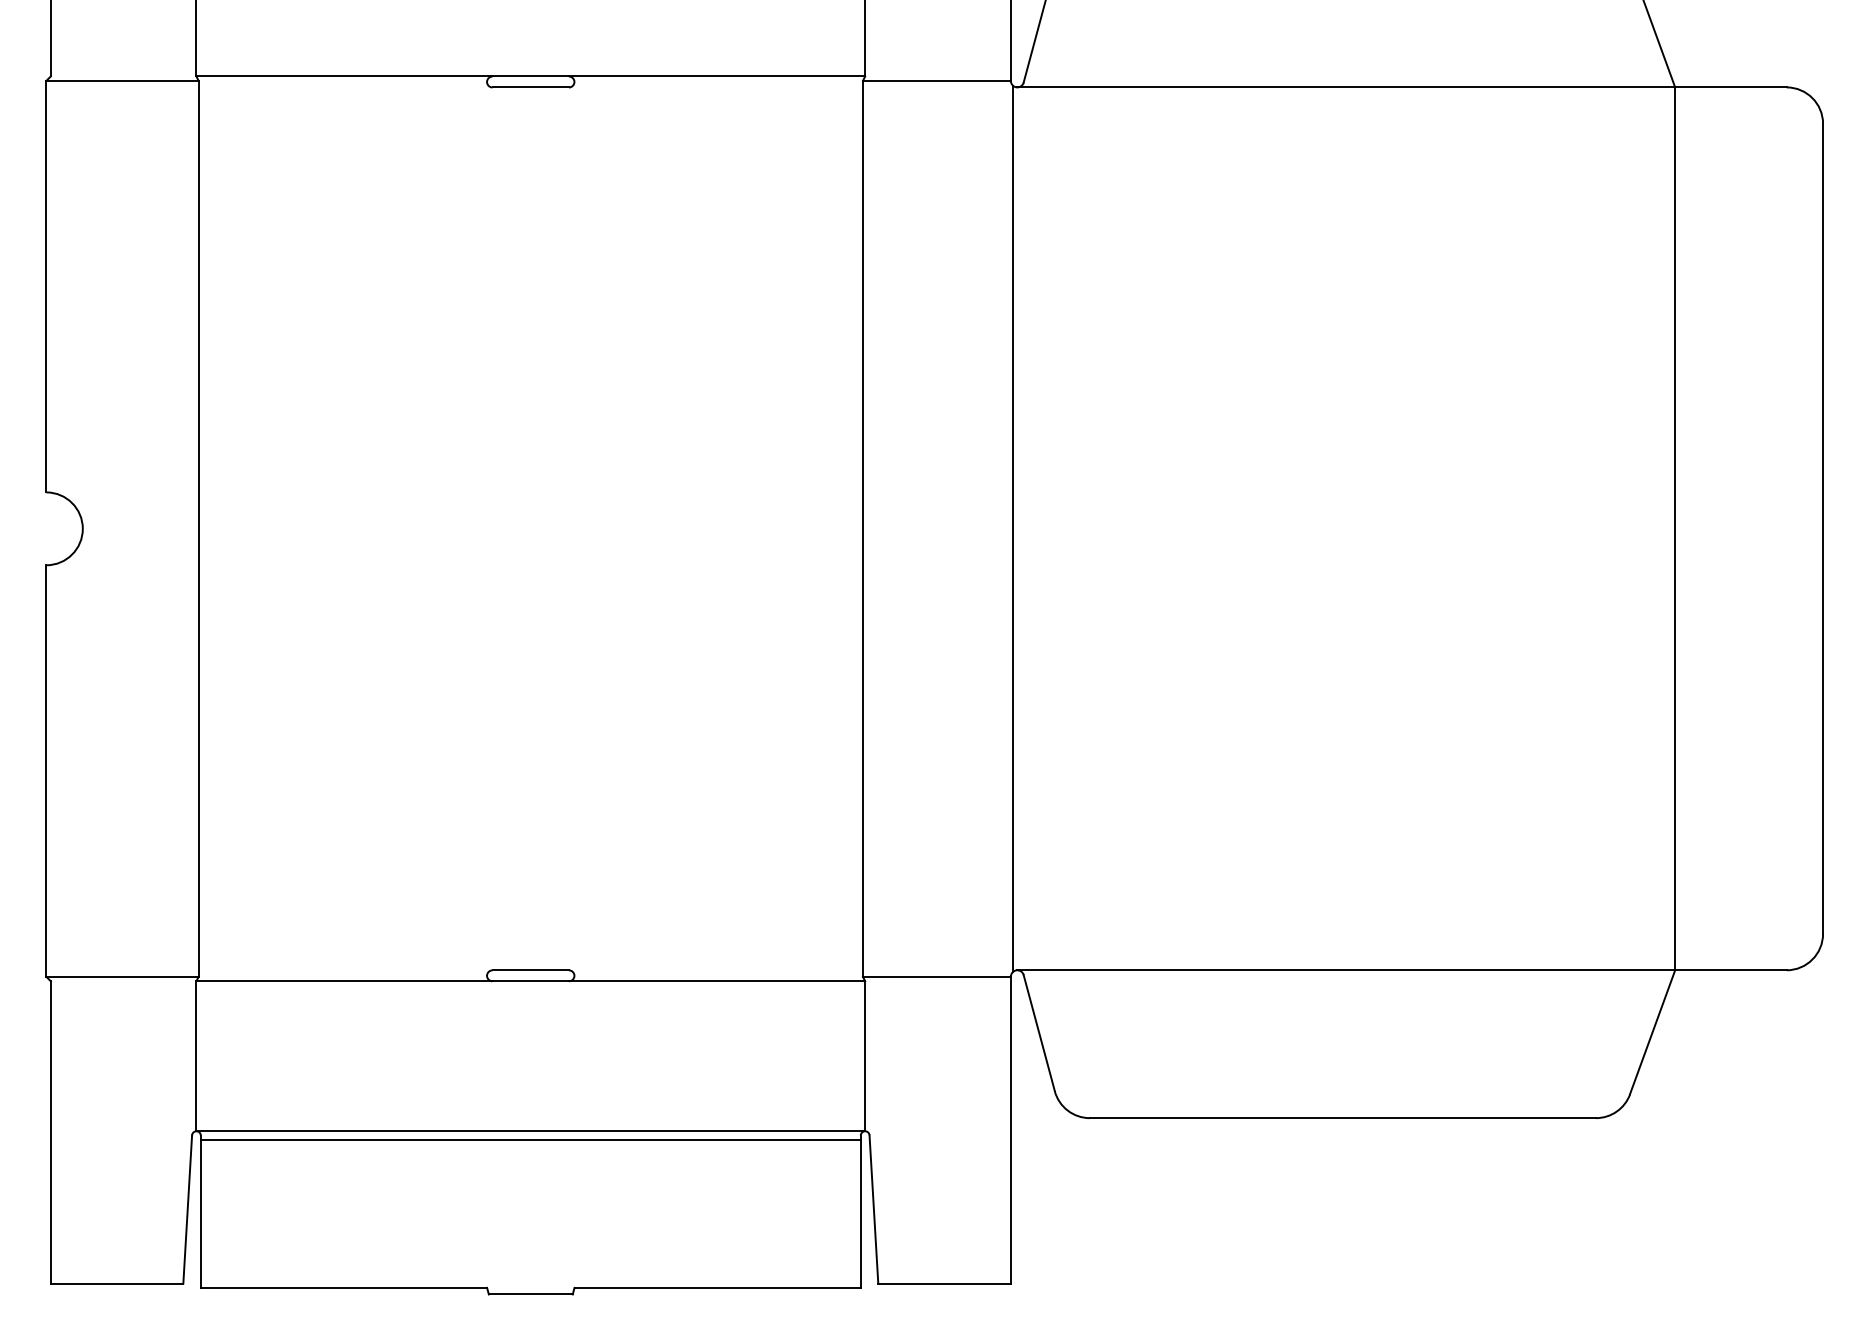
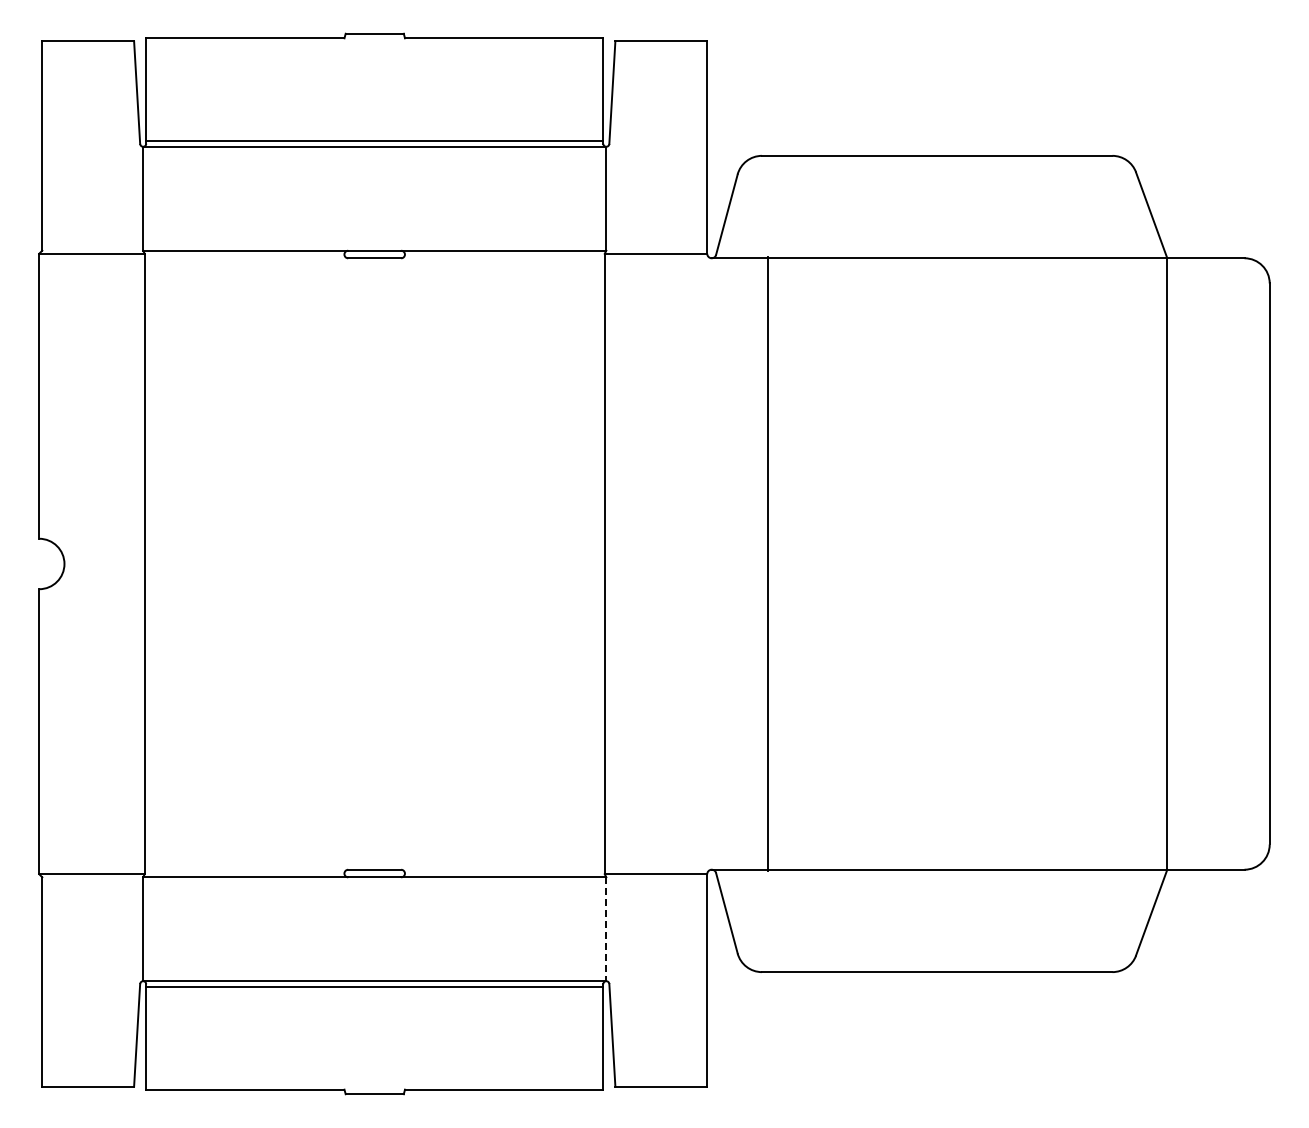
line: (1012, 528) -> (767, 563), moved
line: (865, 1056) -> (606, 929), solid -> dashed

